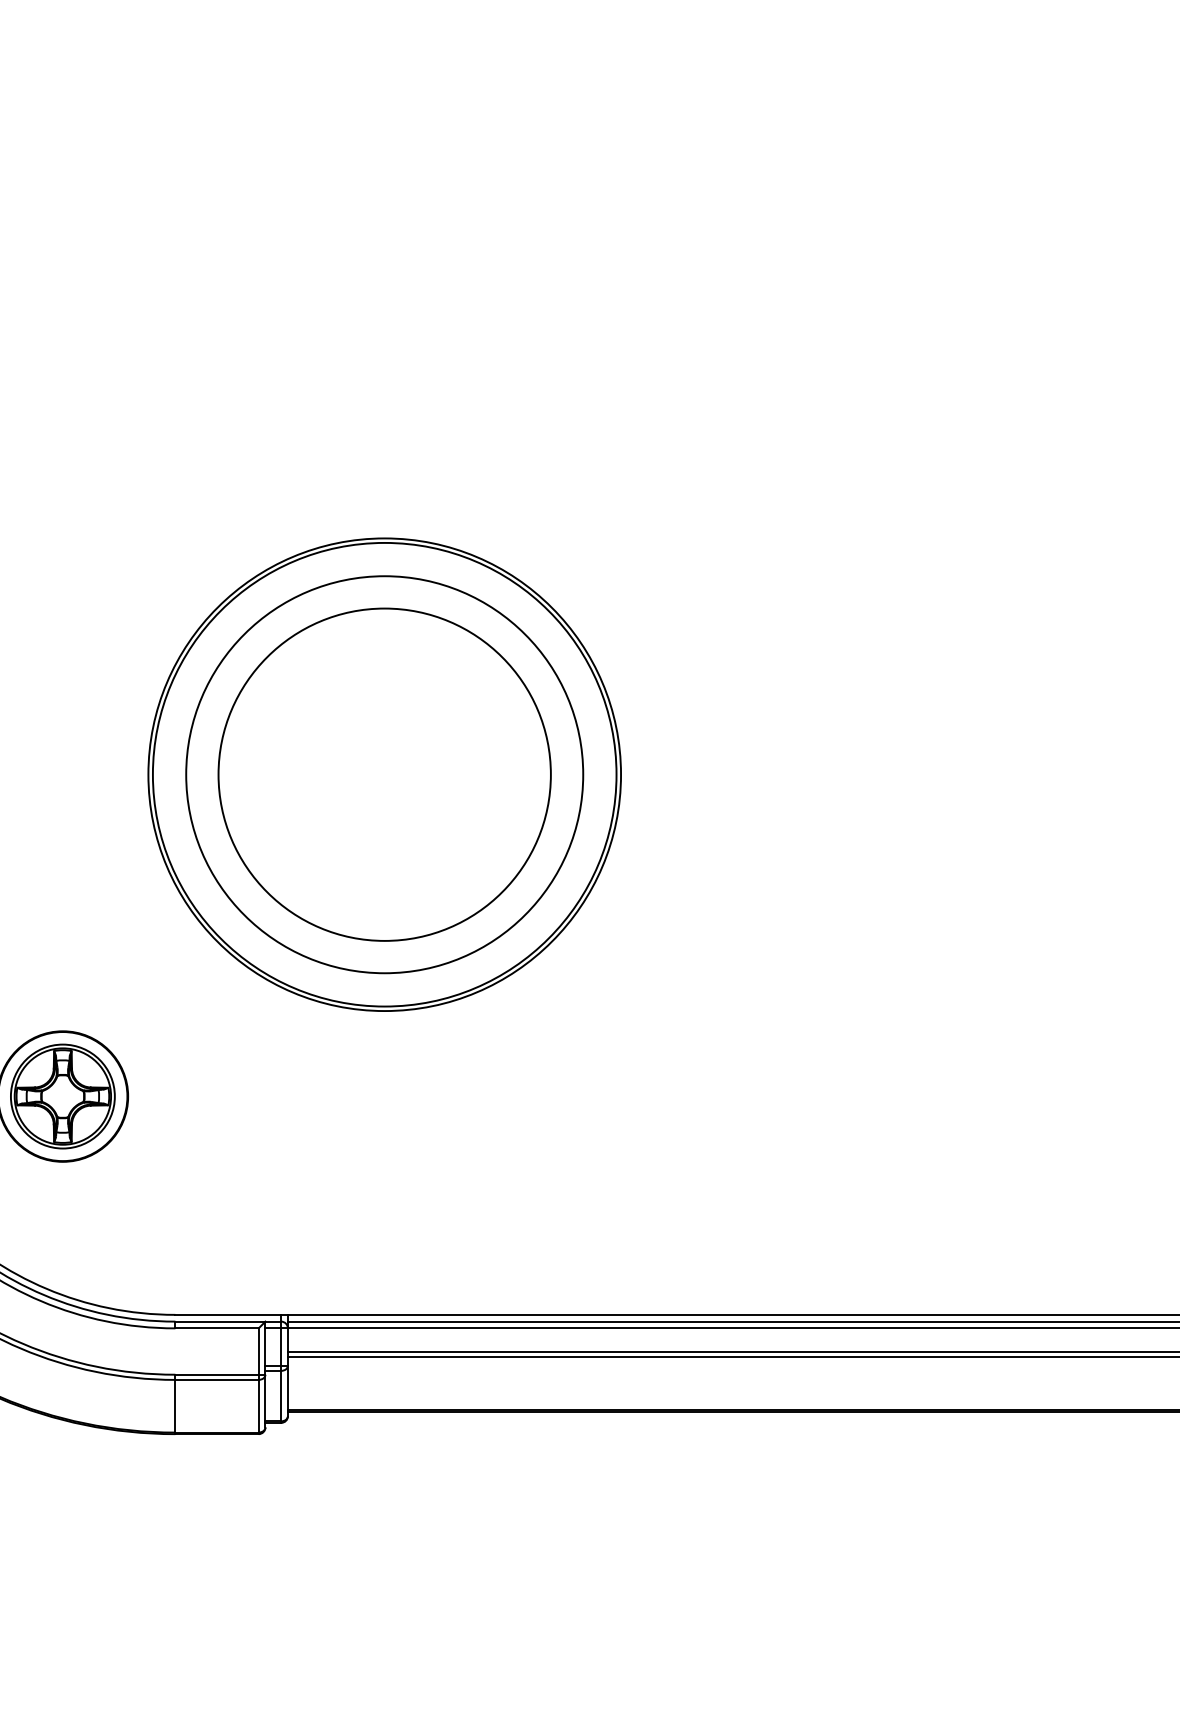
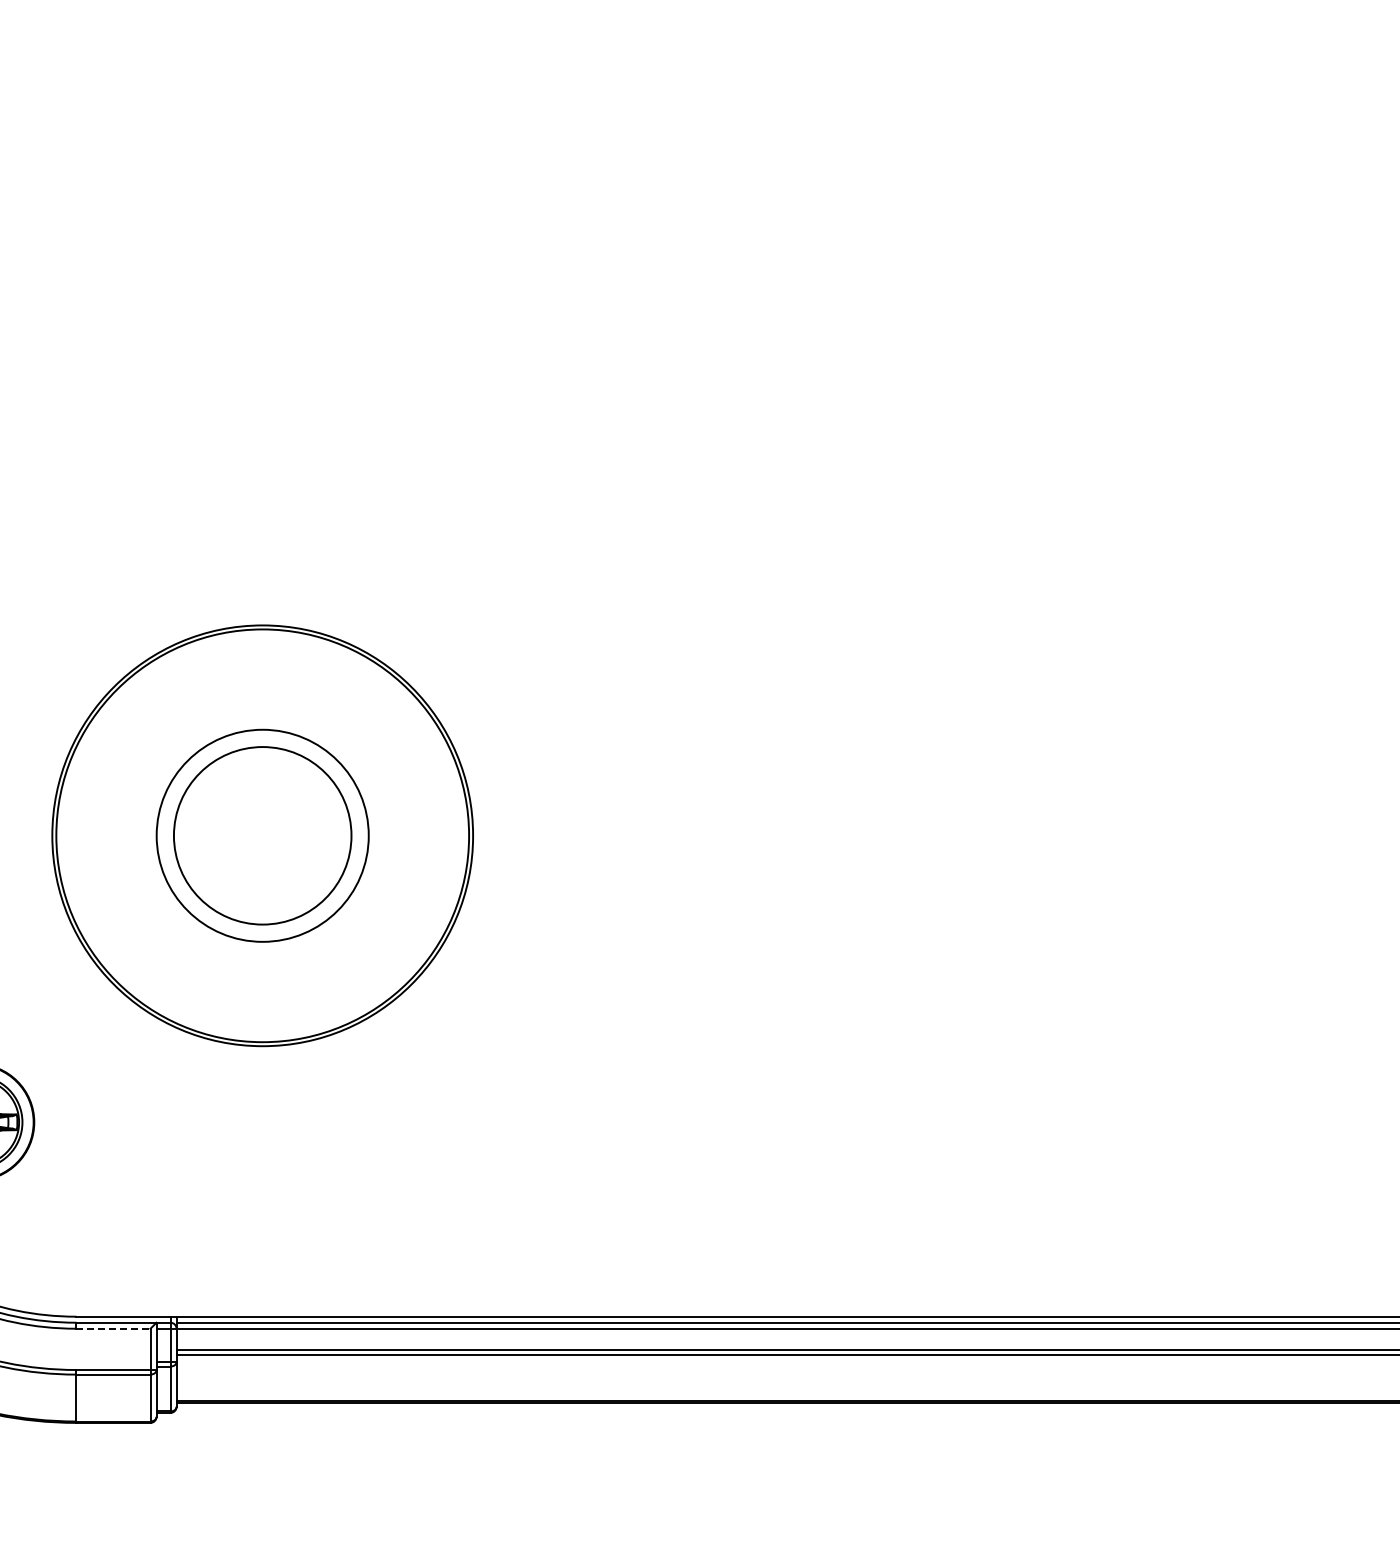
circle: (384, 774) -> (262, 835), size x0.6
circle: (384, 774) -> (262, 835), size x0.6
line: (217, 1328) -> (113, 1328), solid -> dashed

